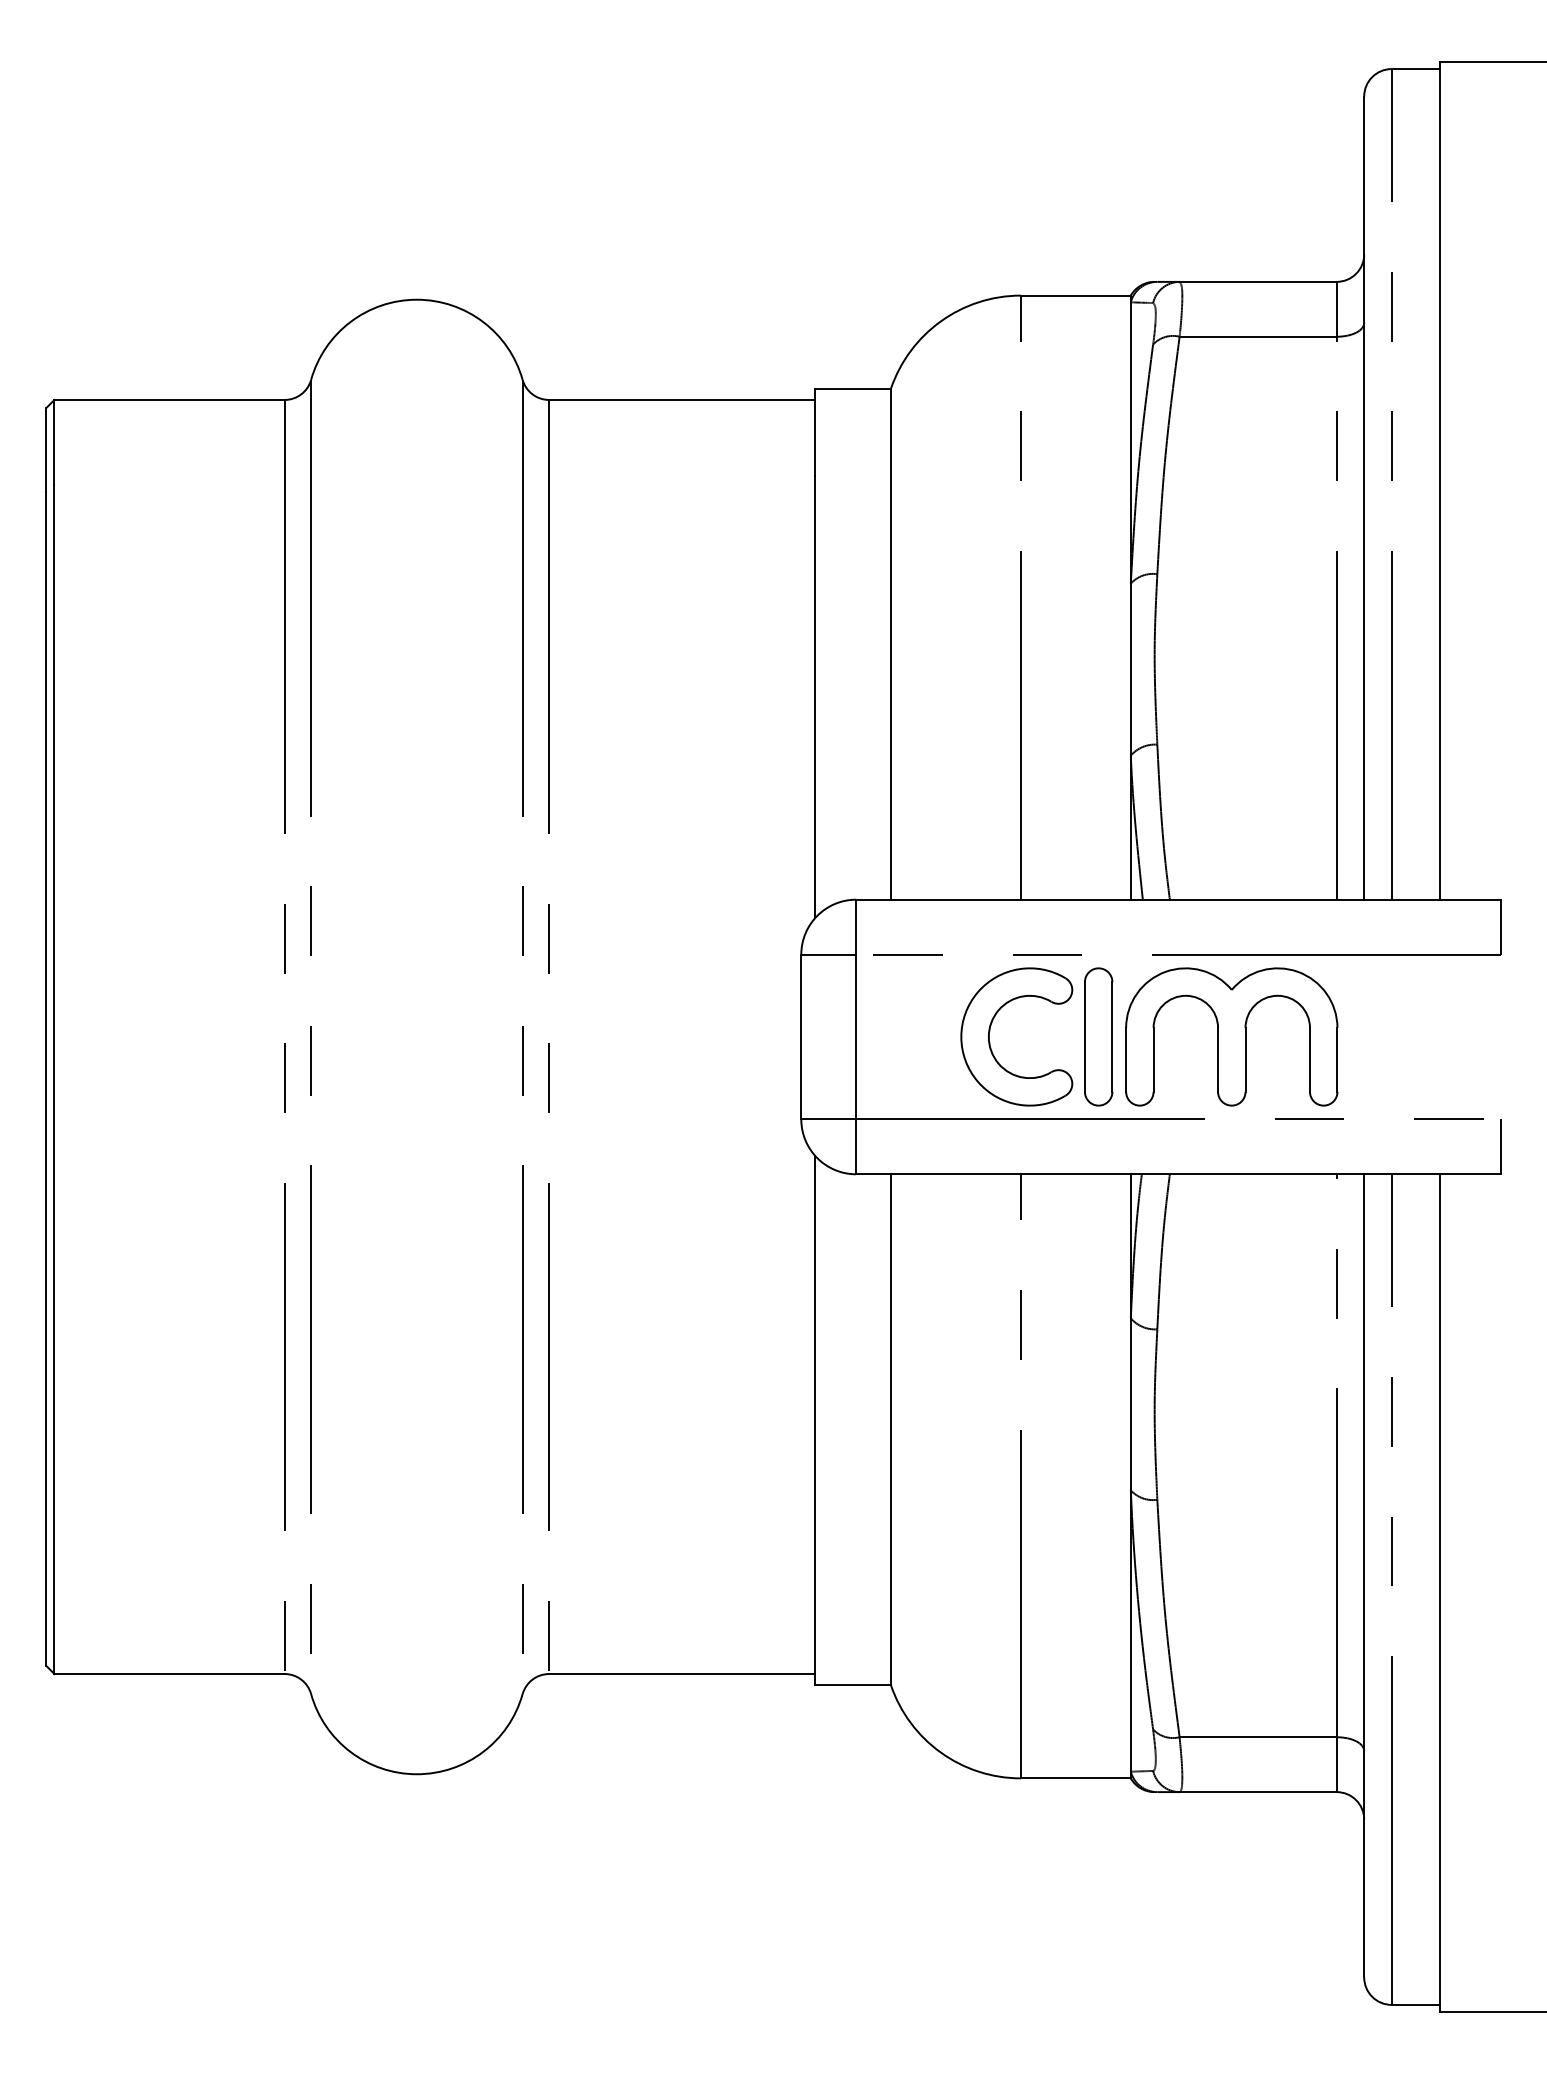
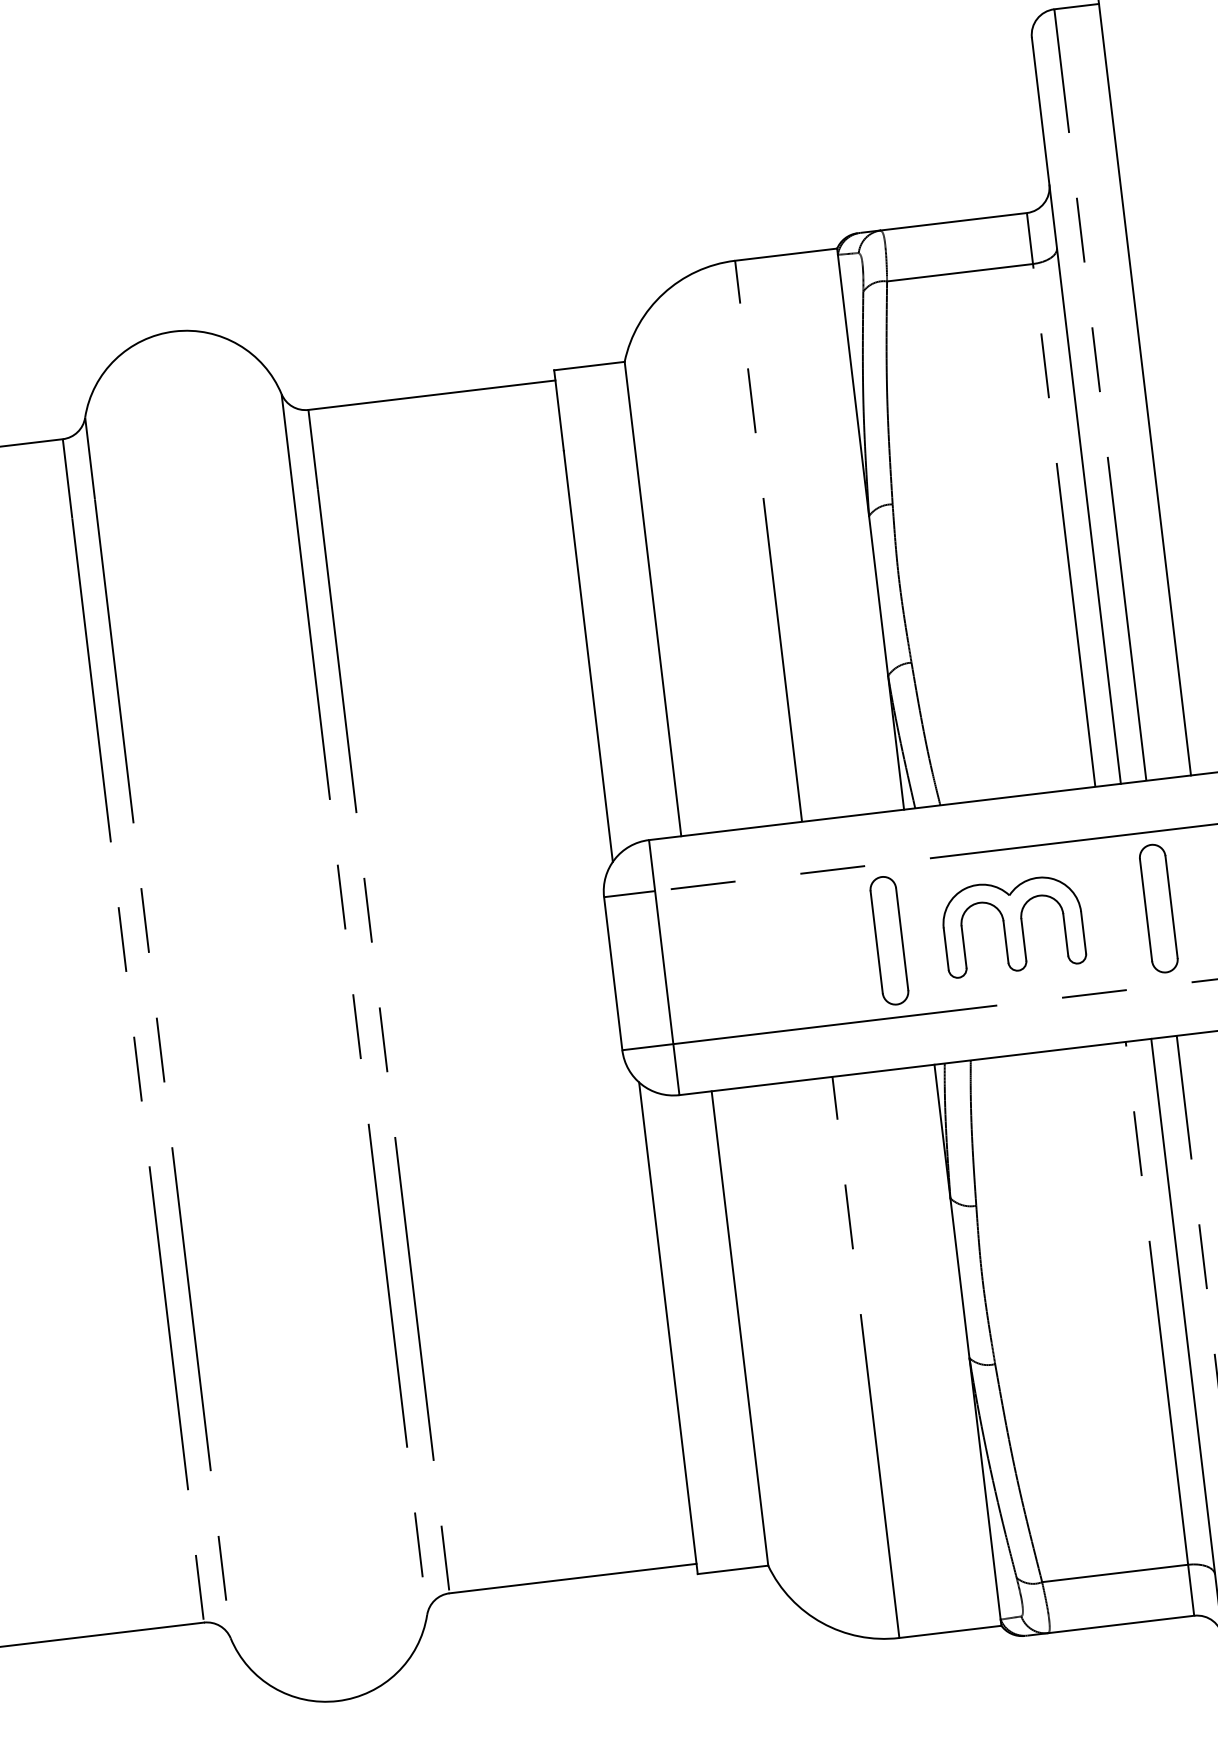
part: (990, 1031) -> (788, 947), removed
part: (1231, 1036) -> (1012, 925), size x0.7
part: (1388, 1036) -> (1158, 908), added

